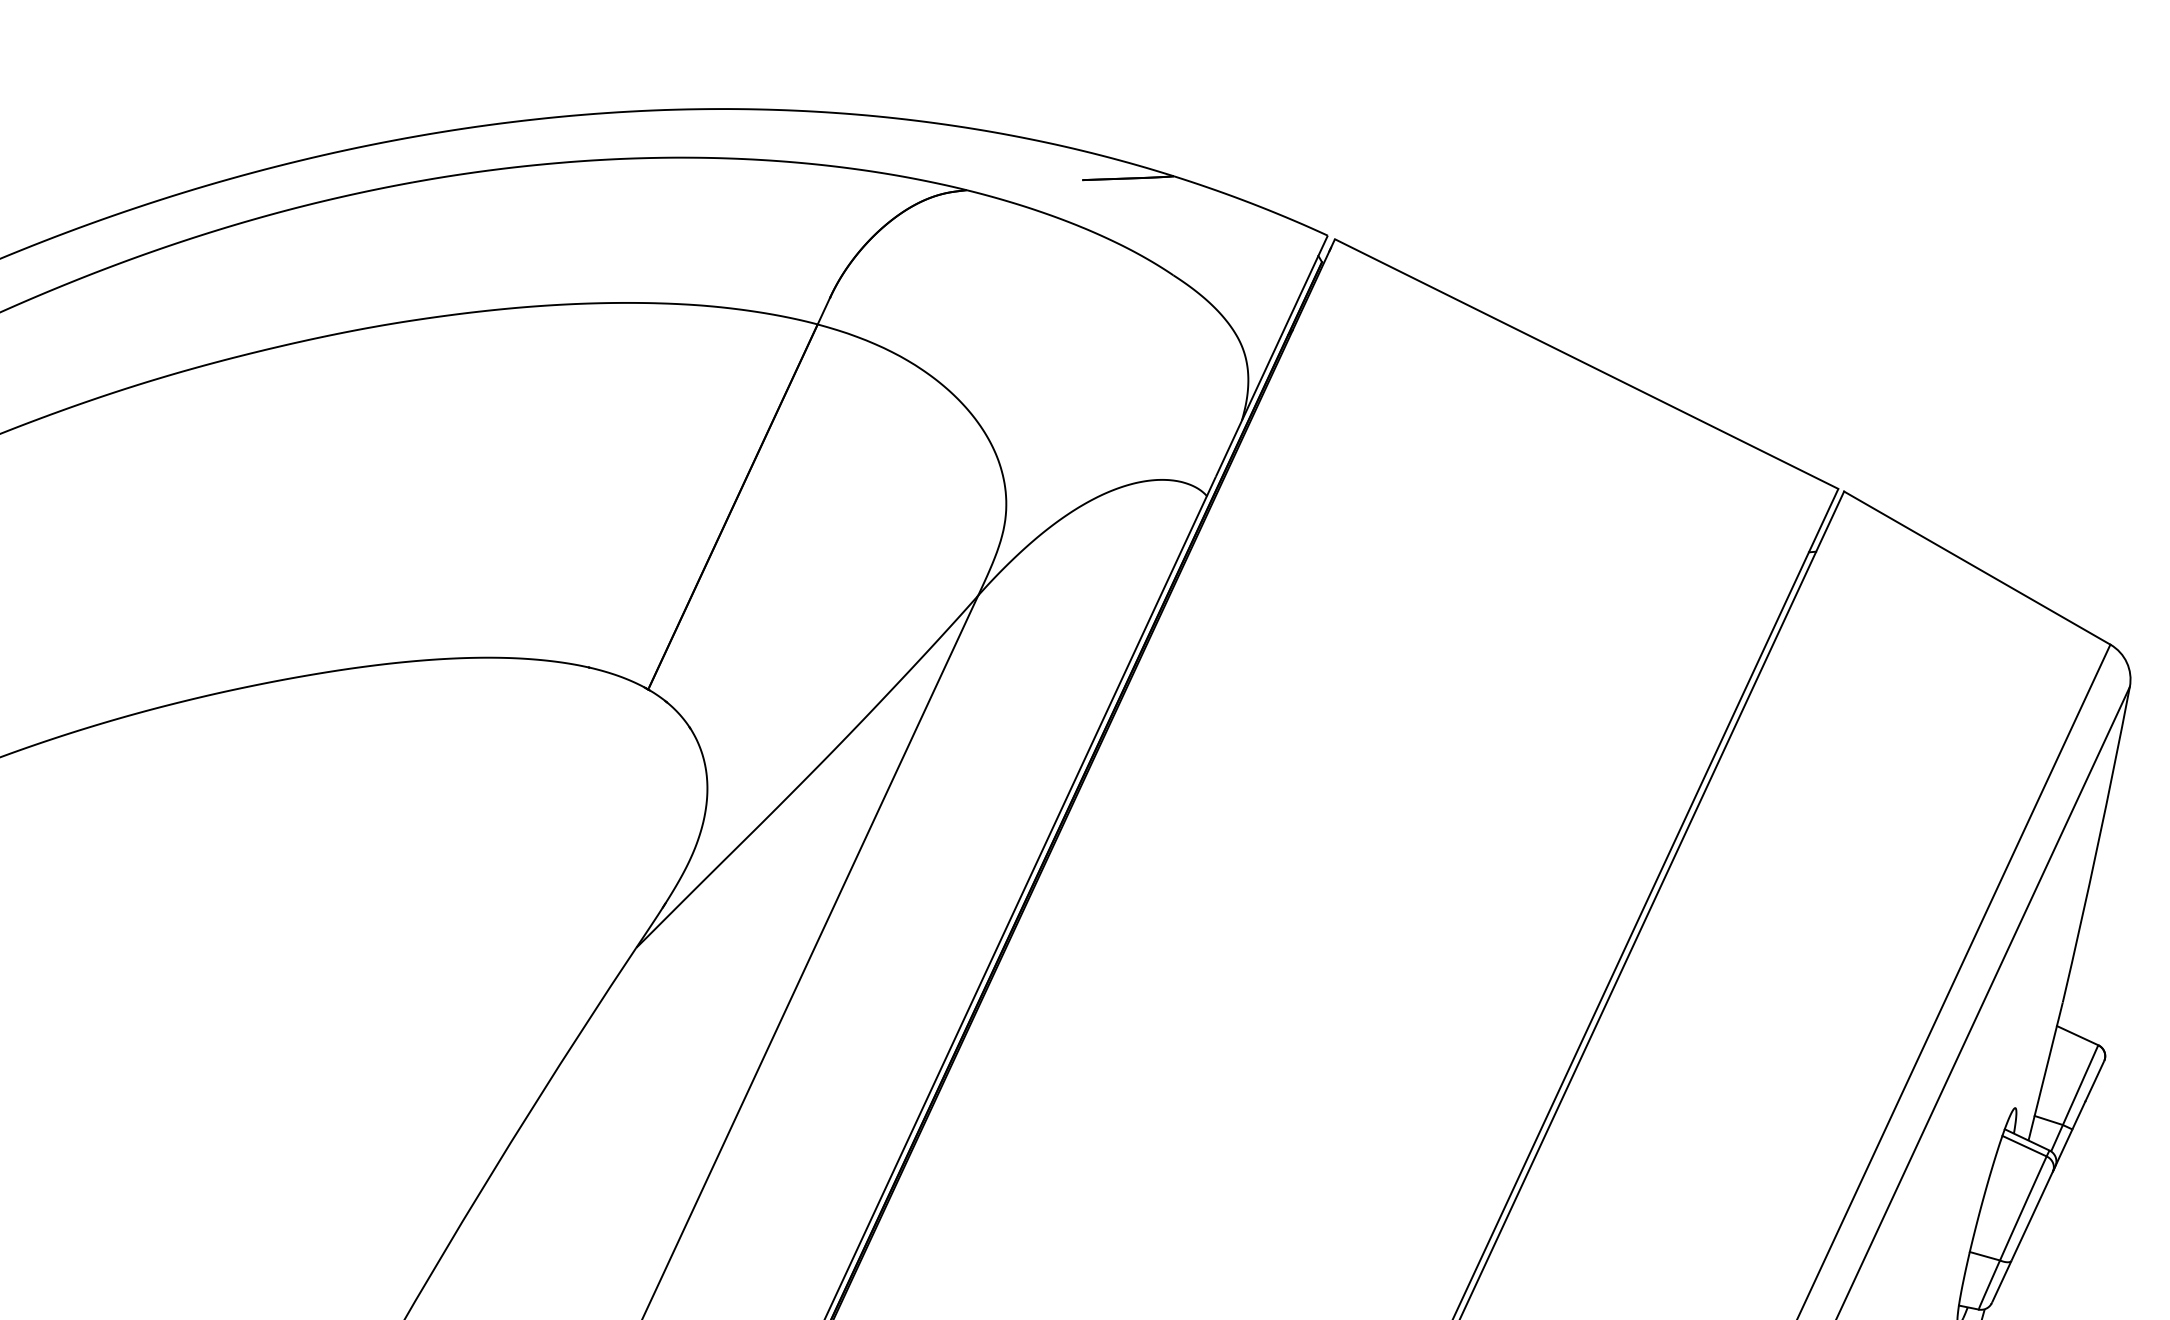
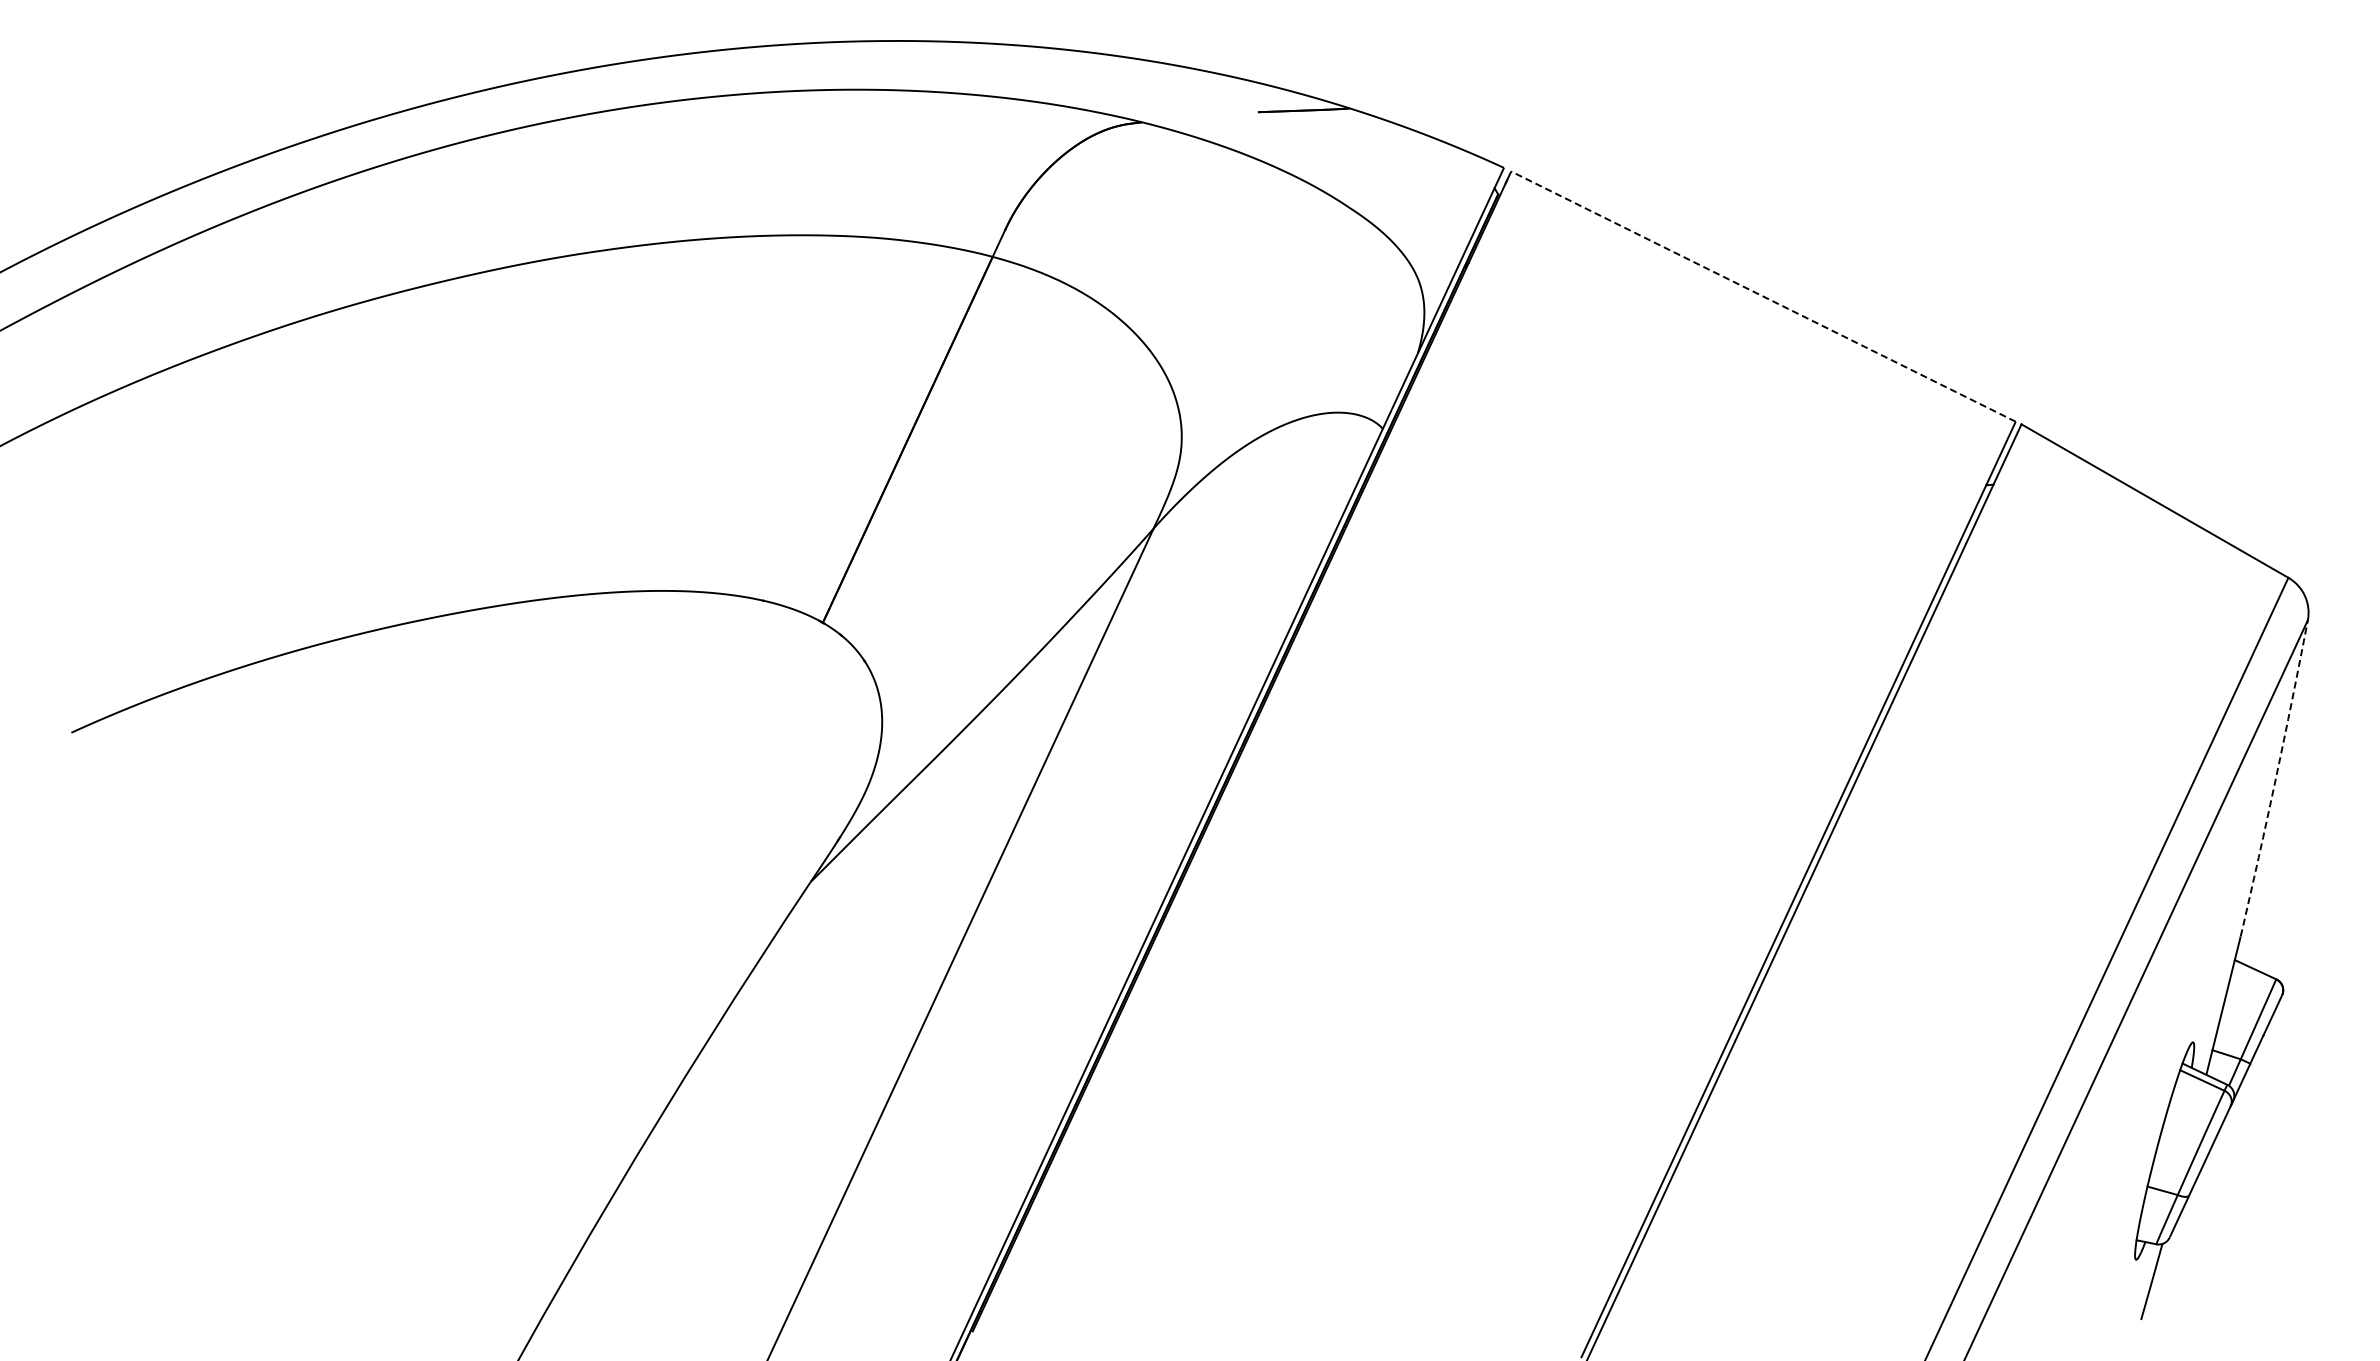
line: (1586, 363) -> (1763, 296), solid -> dashed
arc: (2097, 844) -> (2275, 778), solid -> dashed

